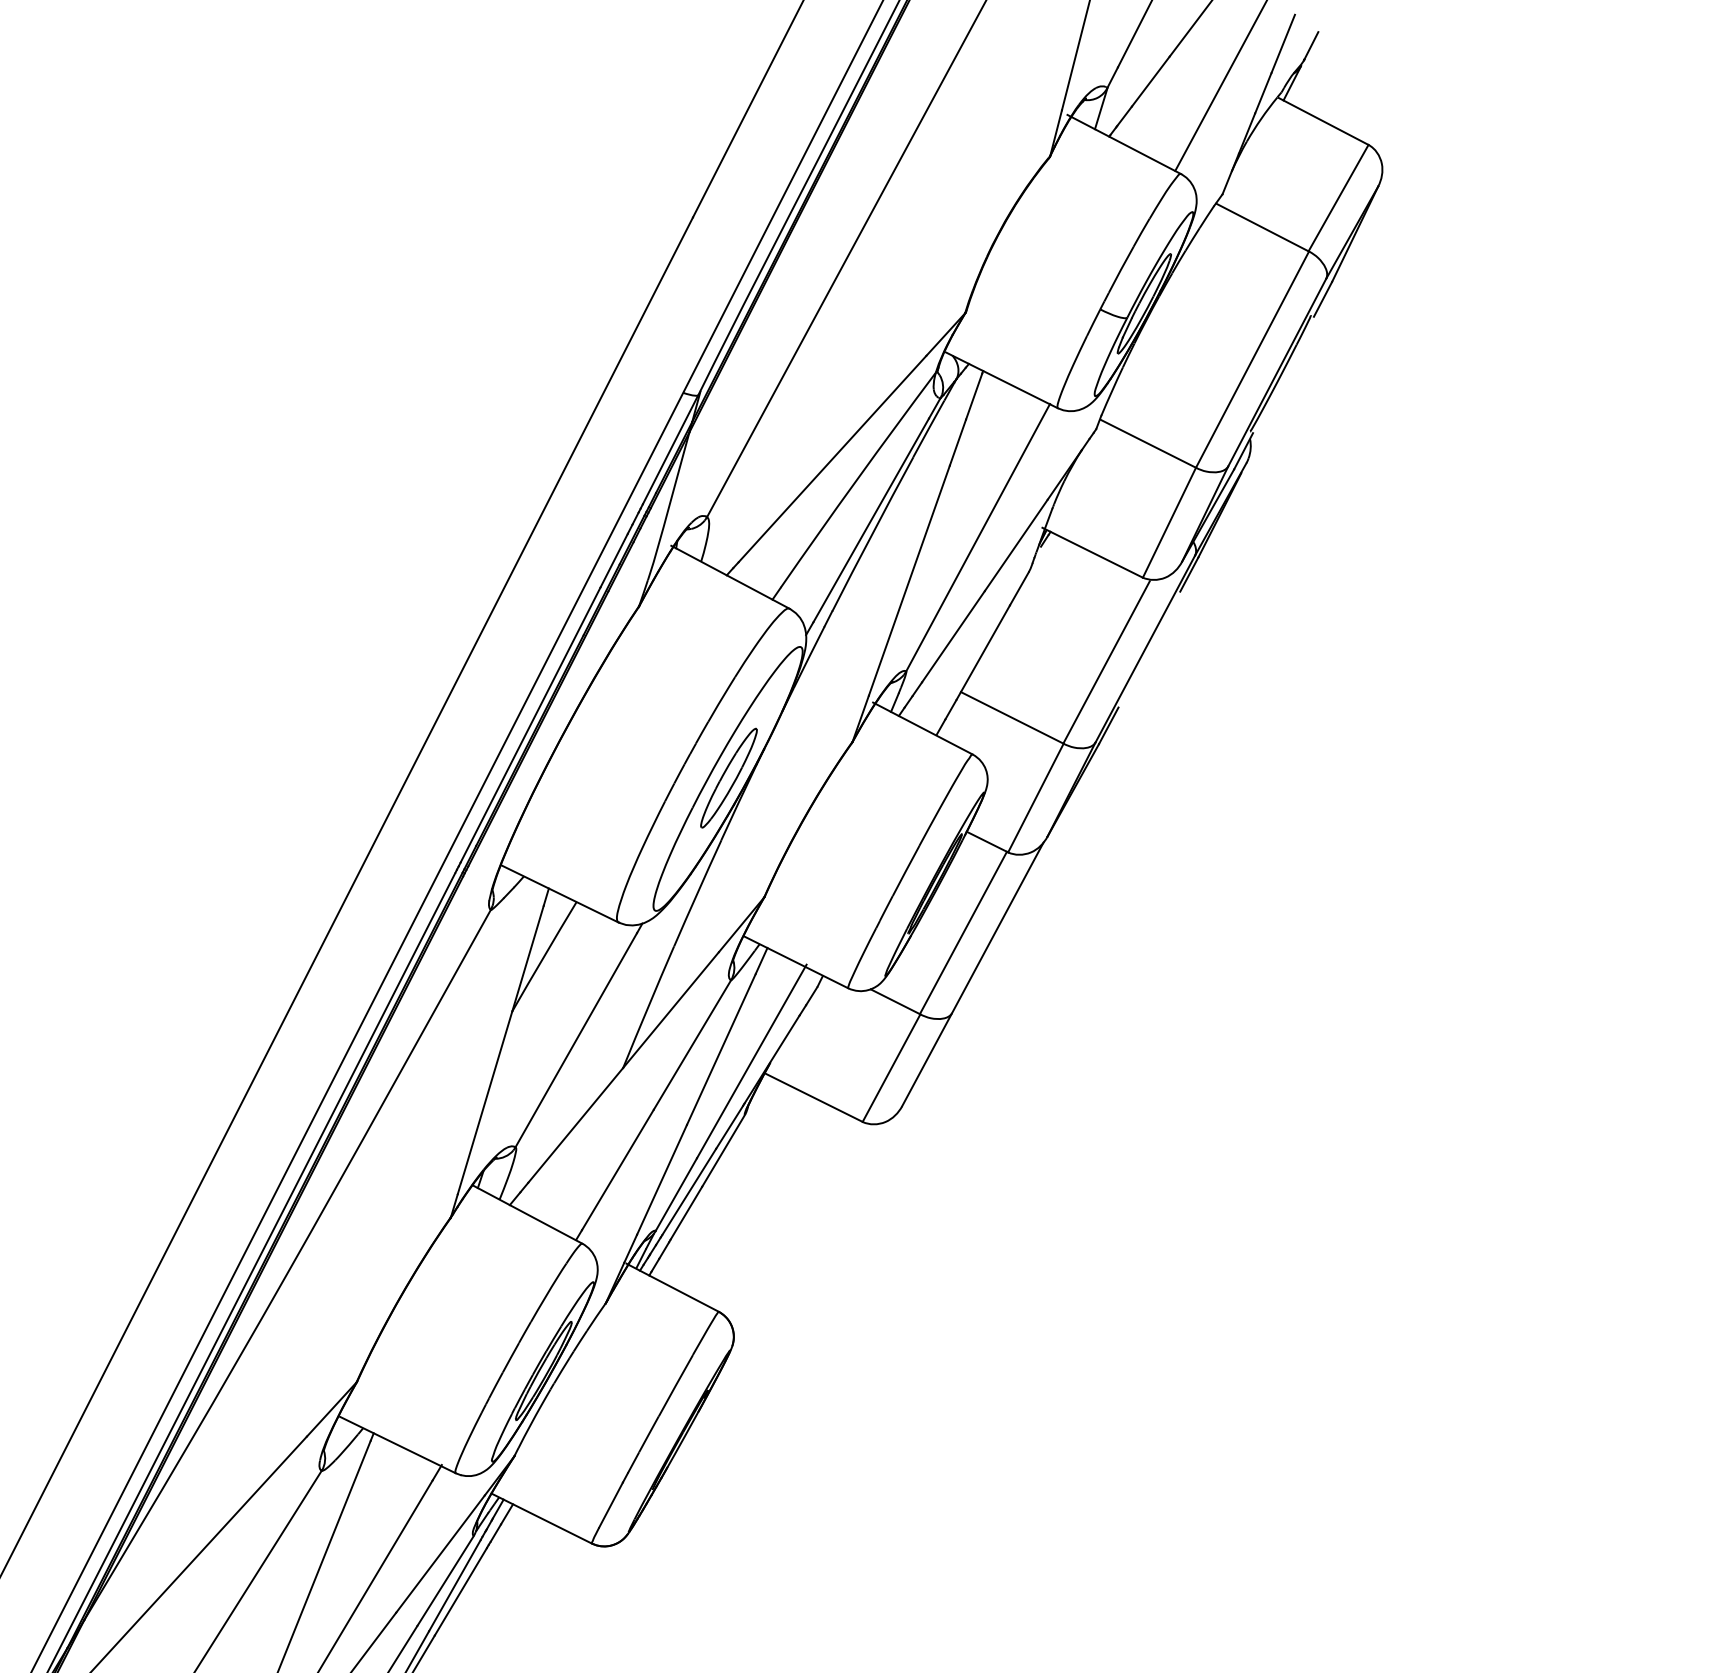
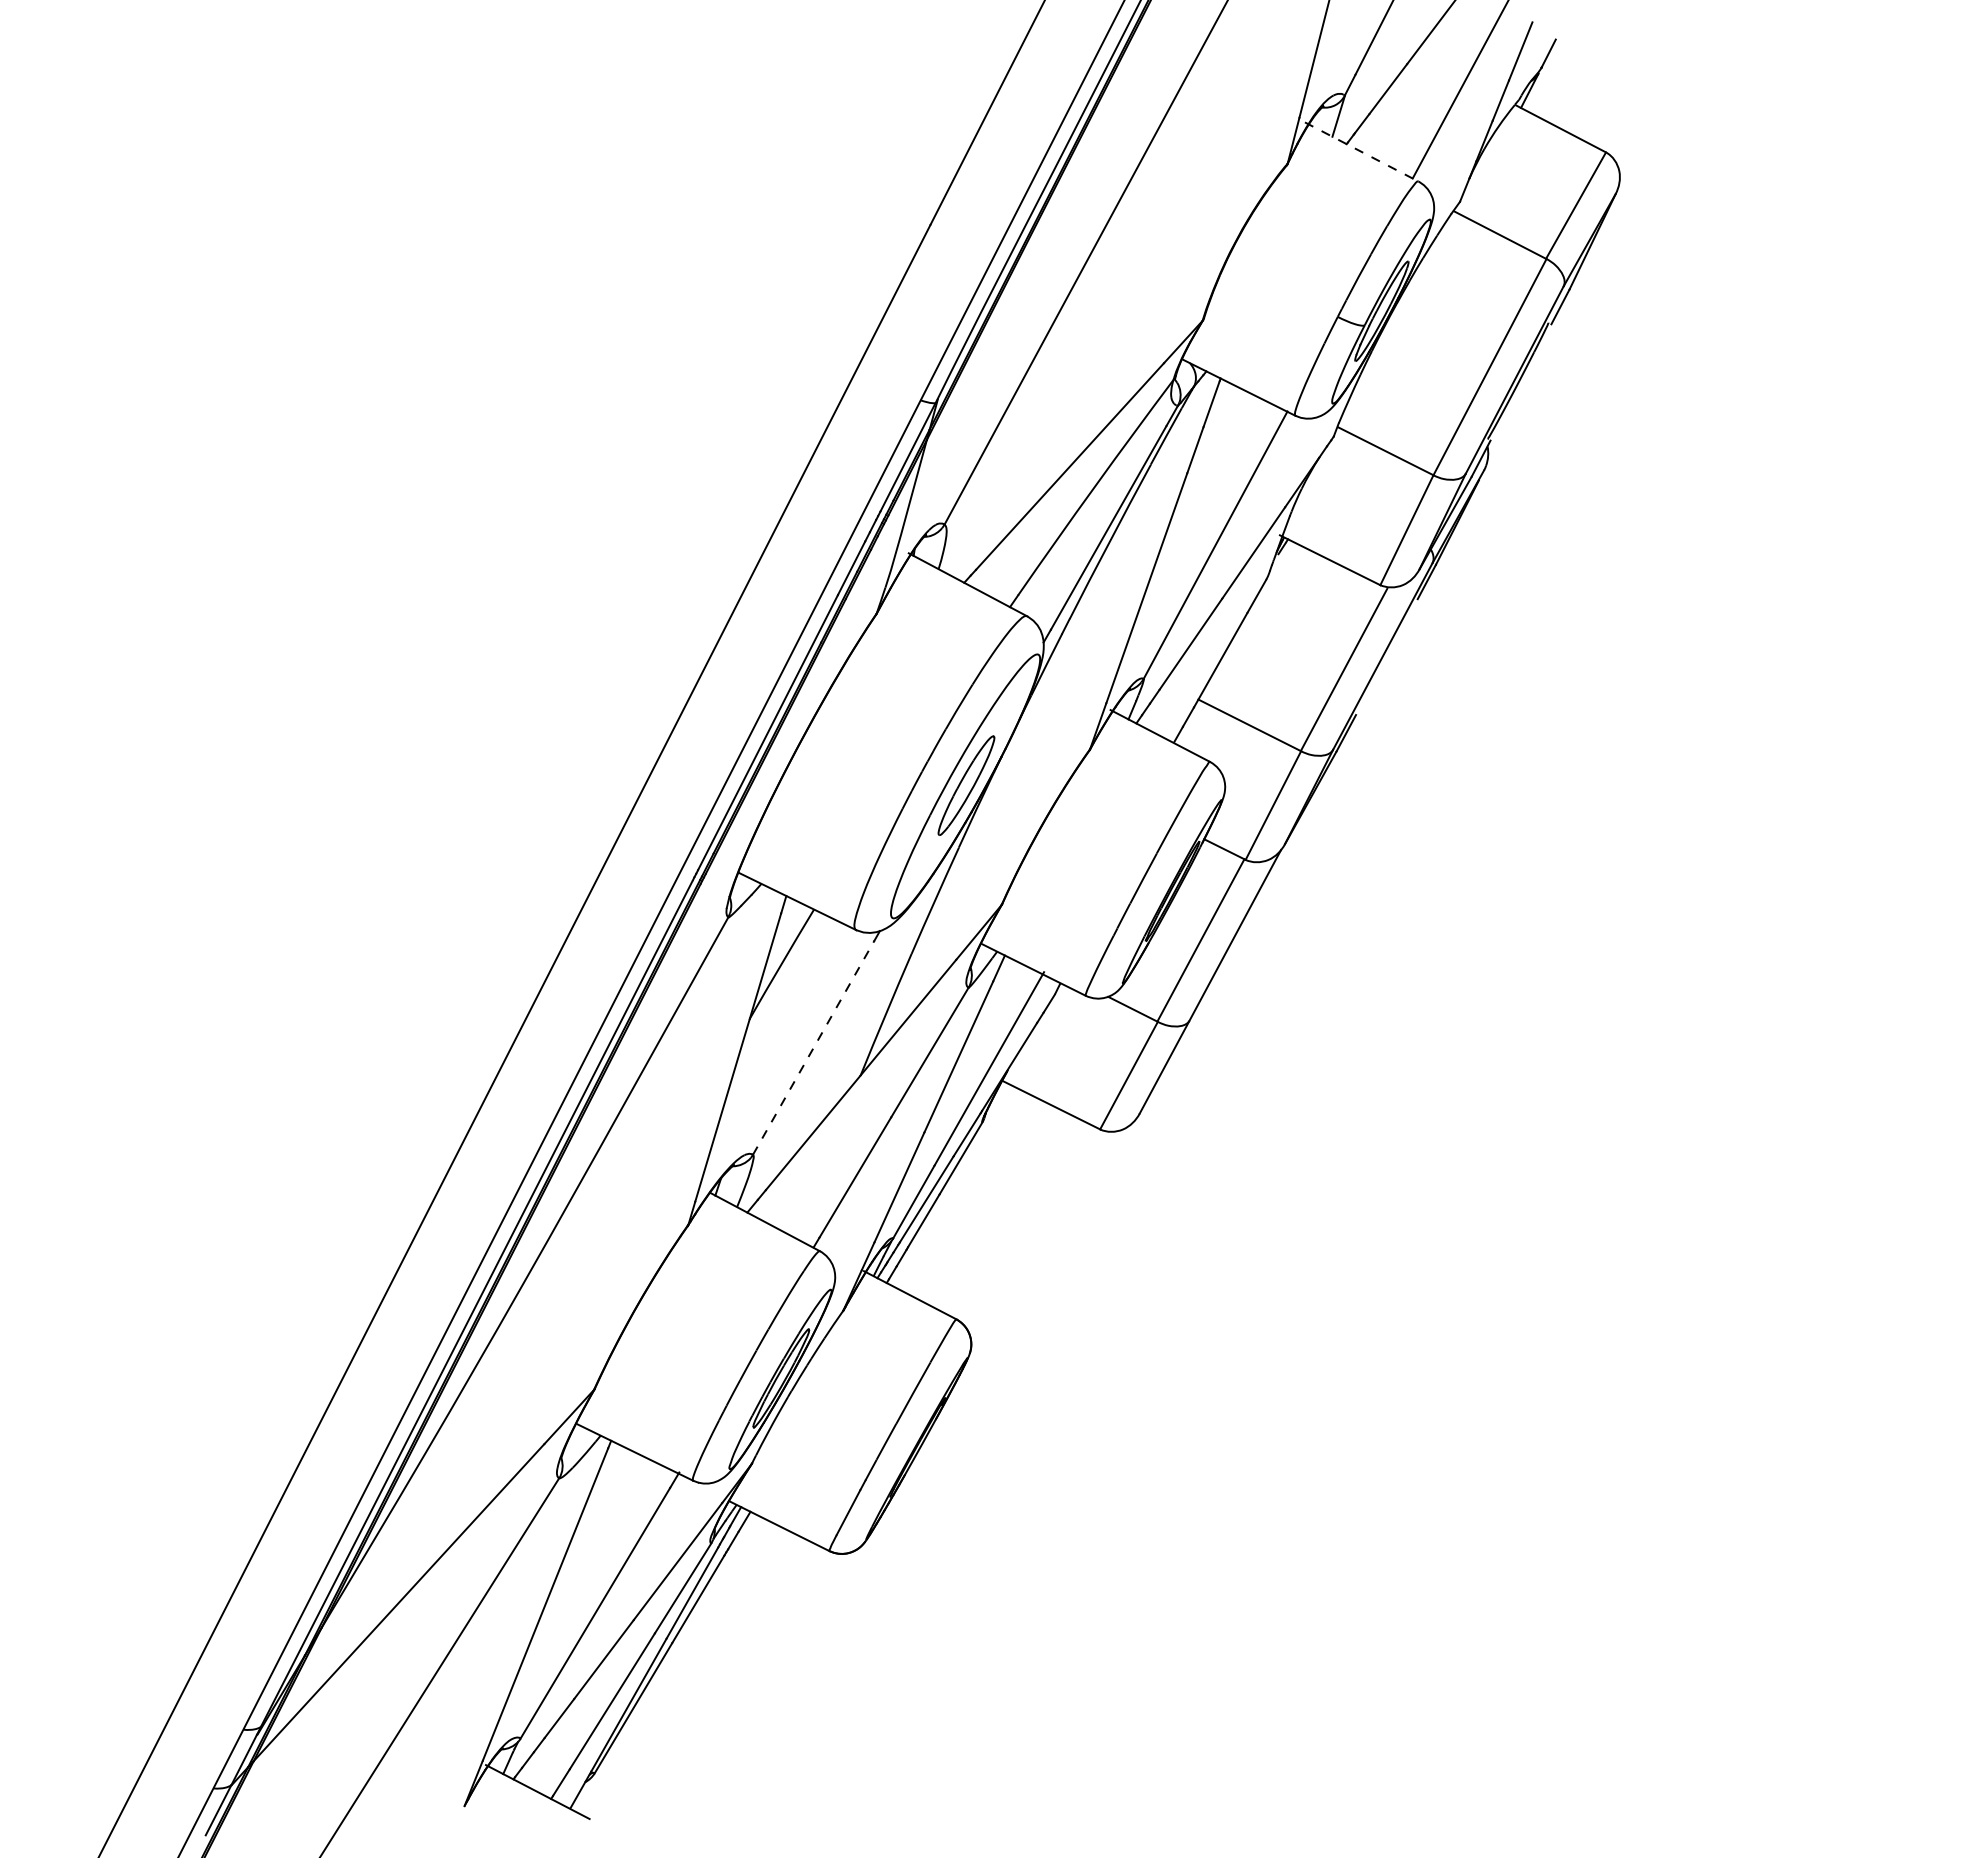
line: (1124, 144) -> (1361, 151), solid -> dashed
line: (577, 1040) -> (814, 1047), solid -> dashed

